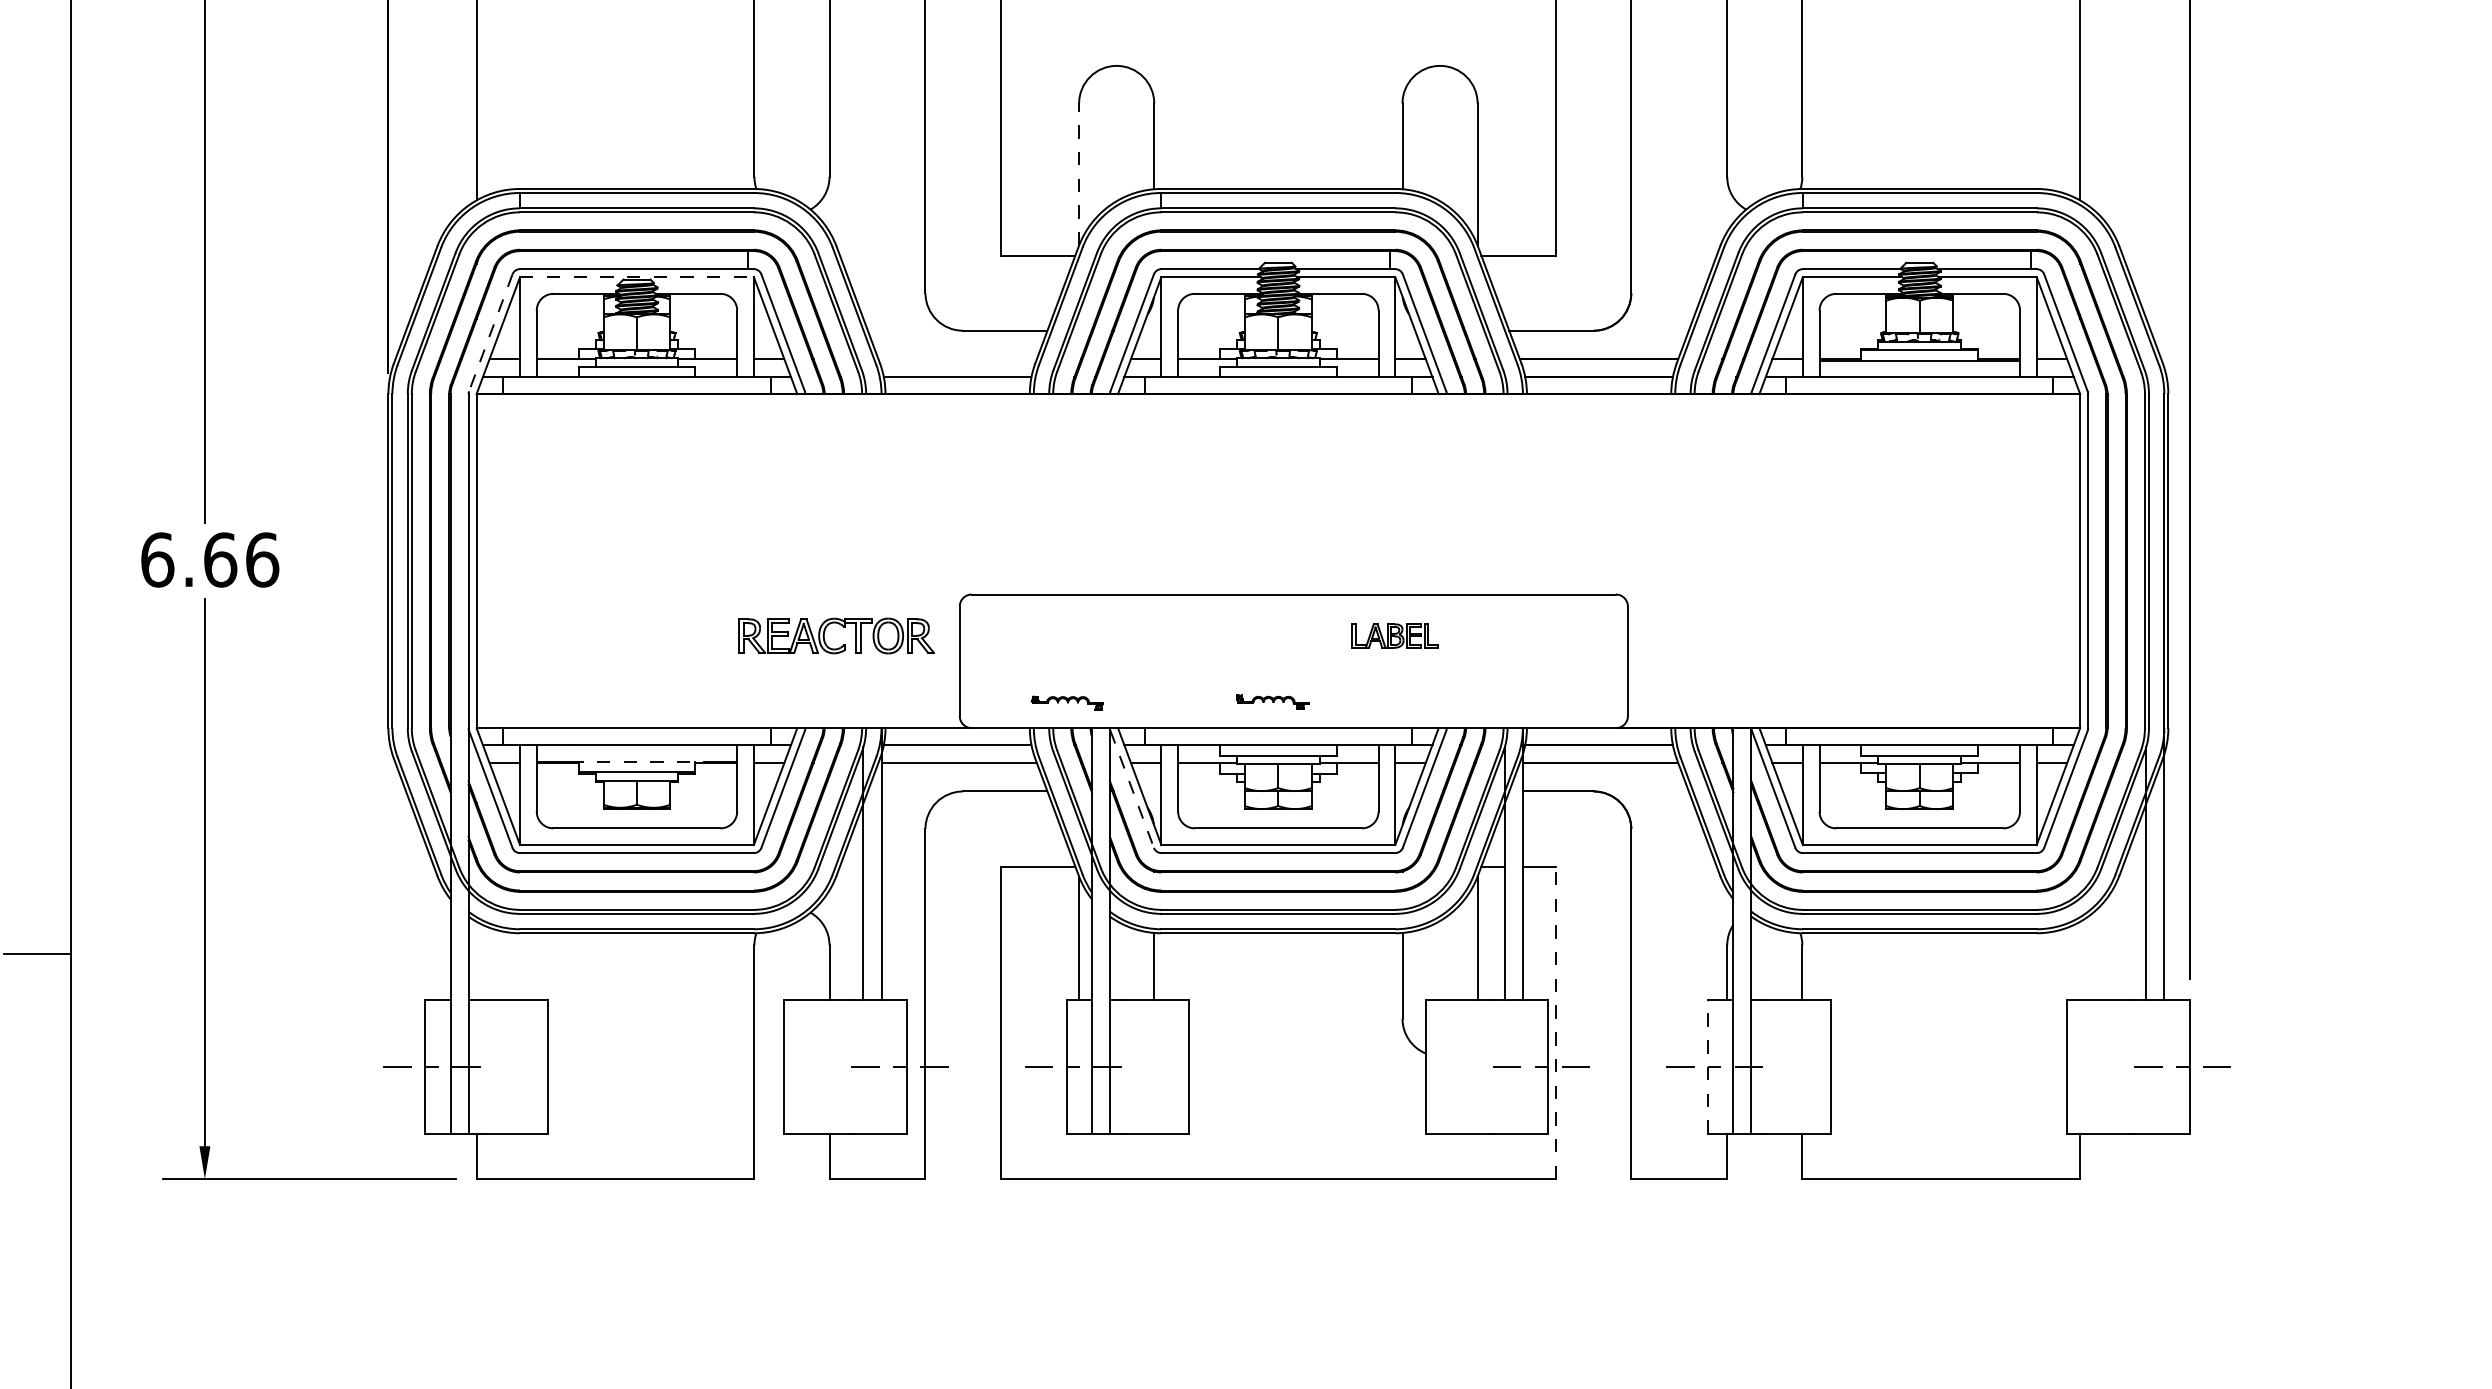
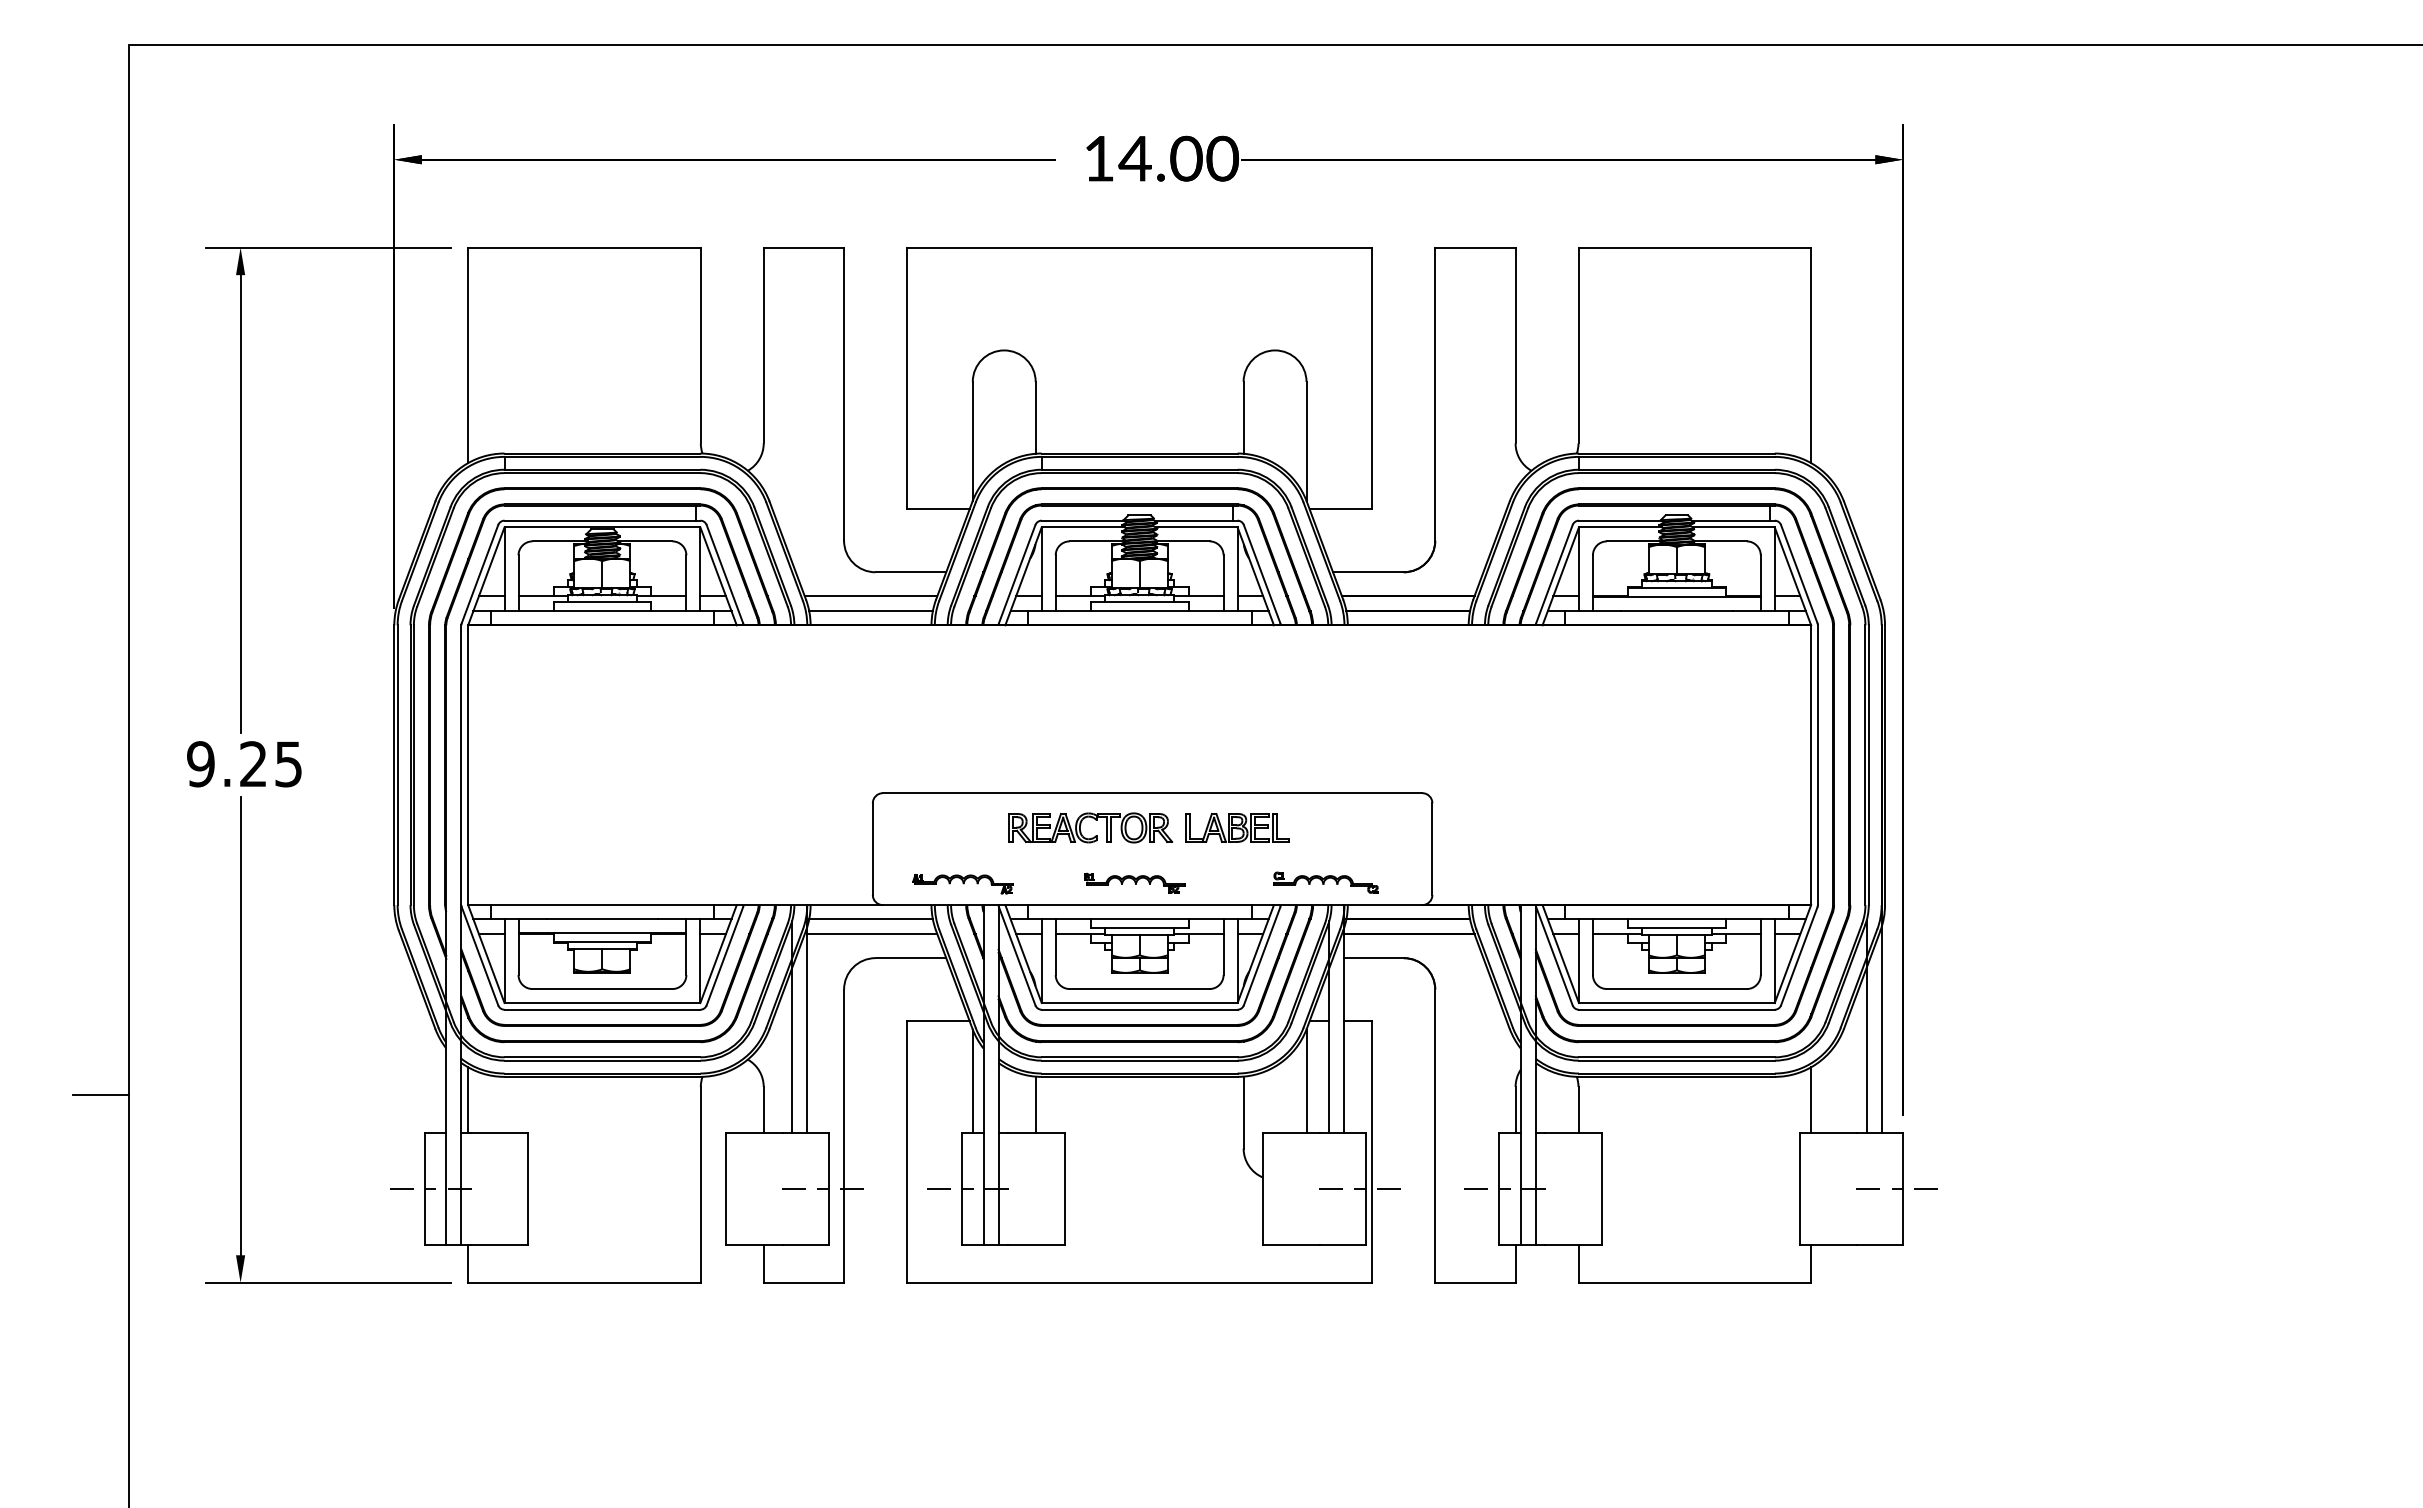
line: (1078, 173) -> (972, 440), dashed -> solid
line: (637, 277) -> (602, 527), dashed -> solid
line: (490, 333) -> (479, 574), dashed -> solid
line: (957, 359) -> (870, 596), added
text: (209, 560) -> (244, 764), 6.66 -> 9.25
part: (842, 627) -> (1095, 820), moved
part: (1395, 635) -> (1237, 827), size x1.43
part: (1272, 701) -> (1134, 882), size x1.67
part: (1500, 701) -> (1325, 882), added
part: (1066, 703) -> (962, 884), size x1.67
line: (637, 762) -> (602, 933), dashed -> solid
line: (1132, 789) -> (1017, 956), dashed -> solid
line: (477, 960) -> (468, 1099), added
line: (2080, 960) -> (1811, 1099), added
line: (1556, 1022) -> (1372, 1151), dashed -> solid
line: (1708, 1066) -> (1499, 1188), dashed -> solid

